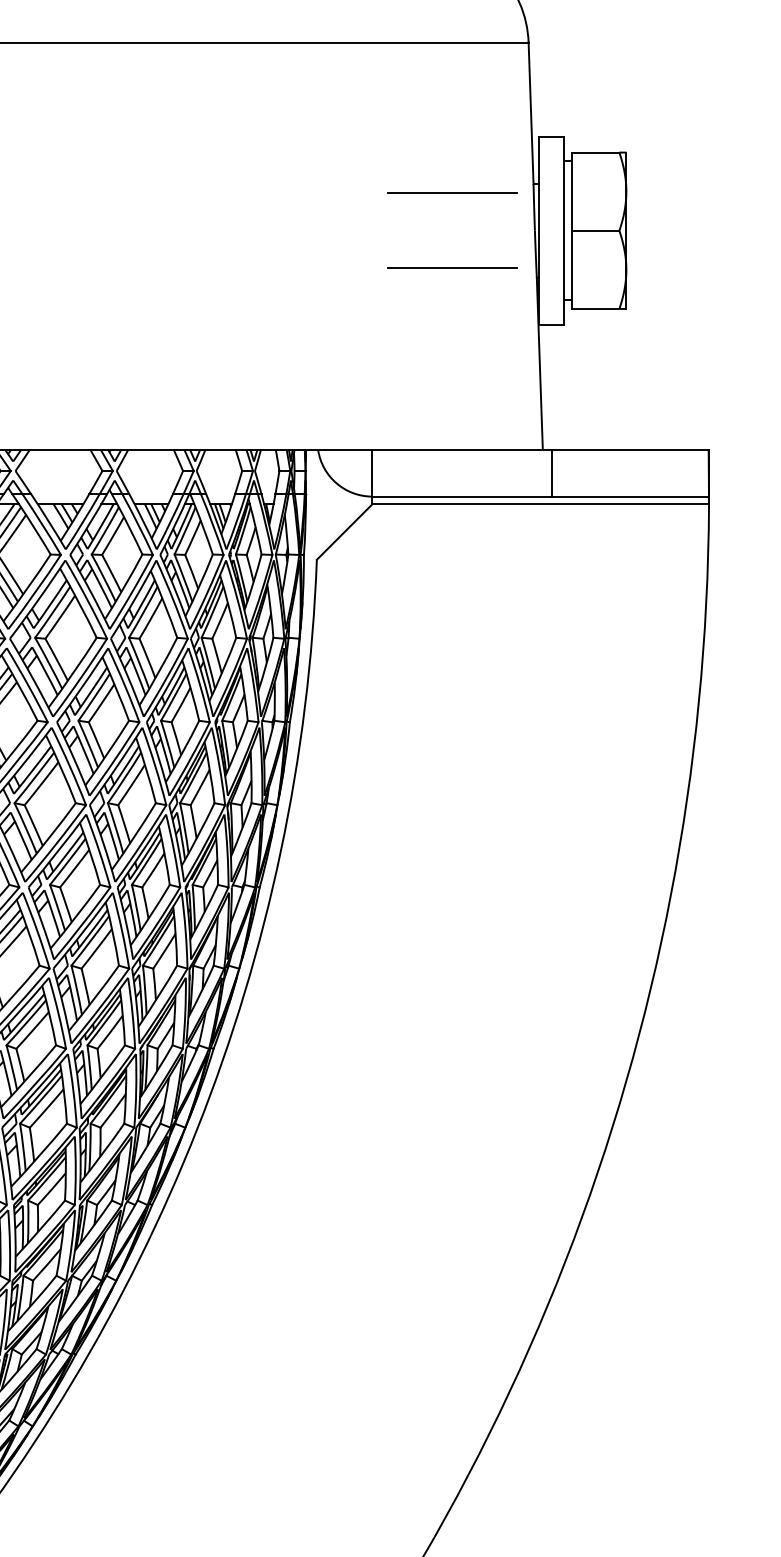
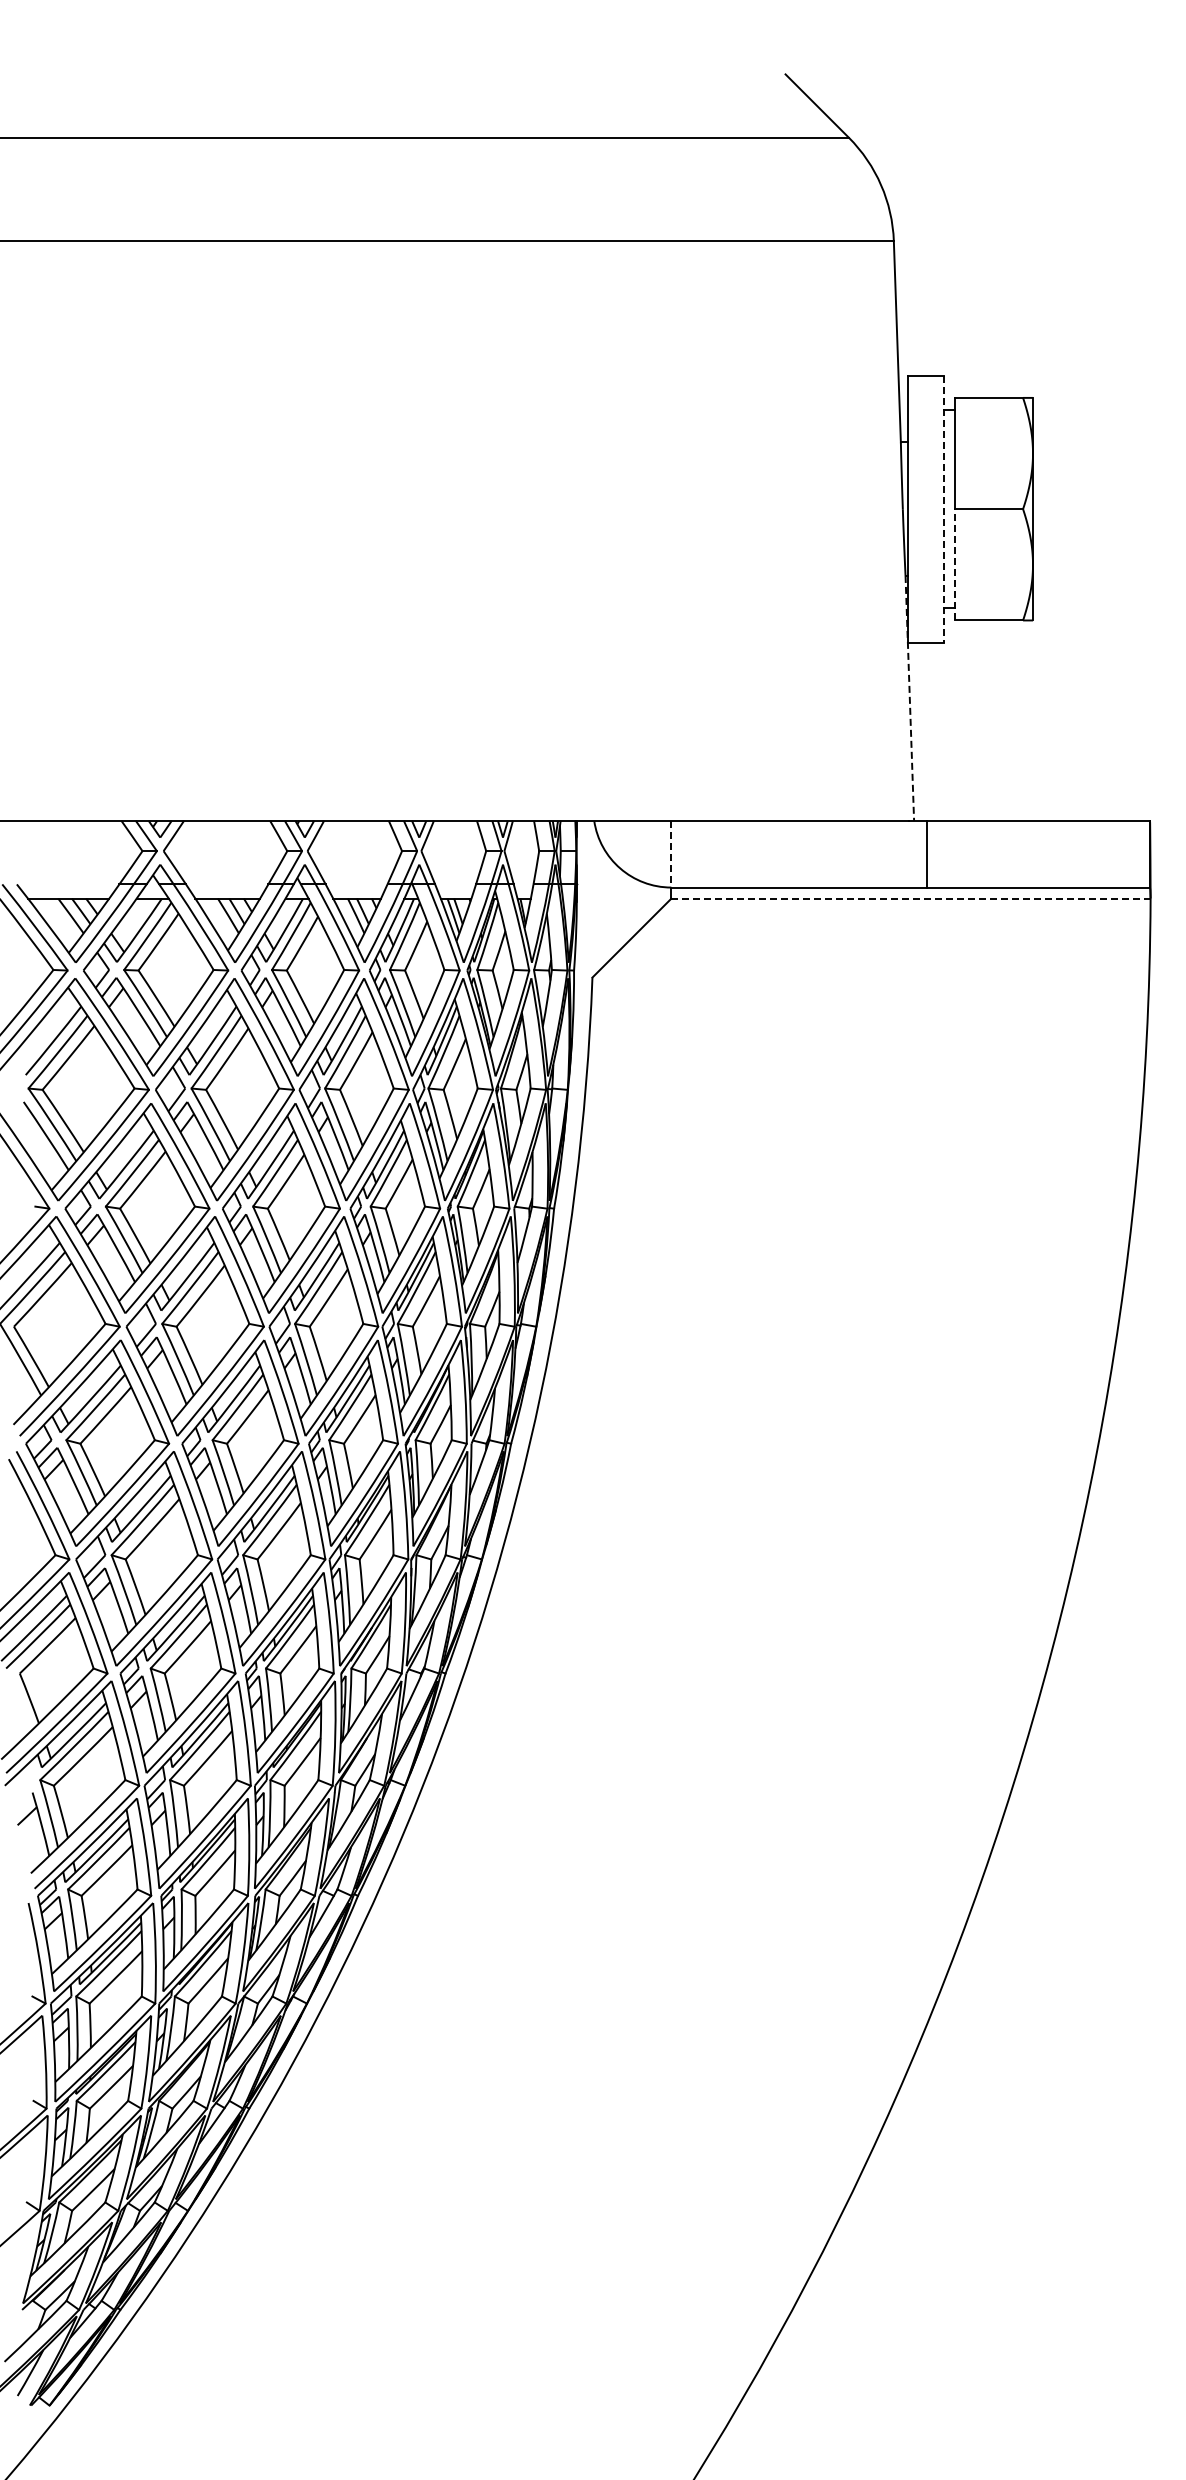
line: (452, 193) -> (785, 455), removed
line: (563, 230) -> (943, 509), solid -> dashed
line: (452, 268) -> (785, 562), removed
line: (571, 269) -> (955, 564), solid -> dashed
line: (539, 363) -> (909, 698), solid -> dashed
line: (372, 473) -> (671, 854), solid -> dashed
line: (540, 504) -> (910, 898), solid -> dashed

